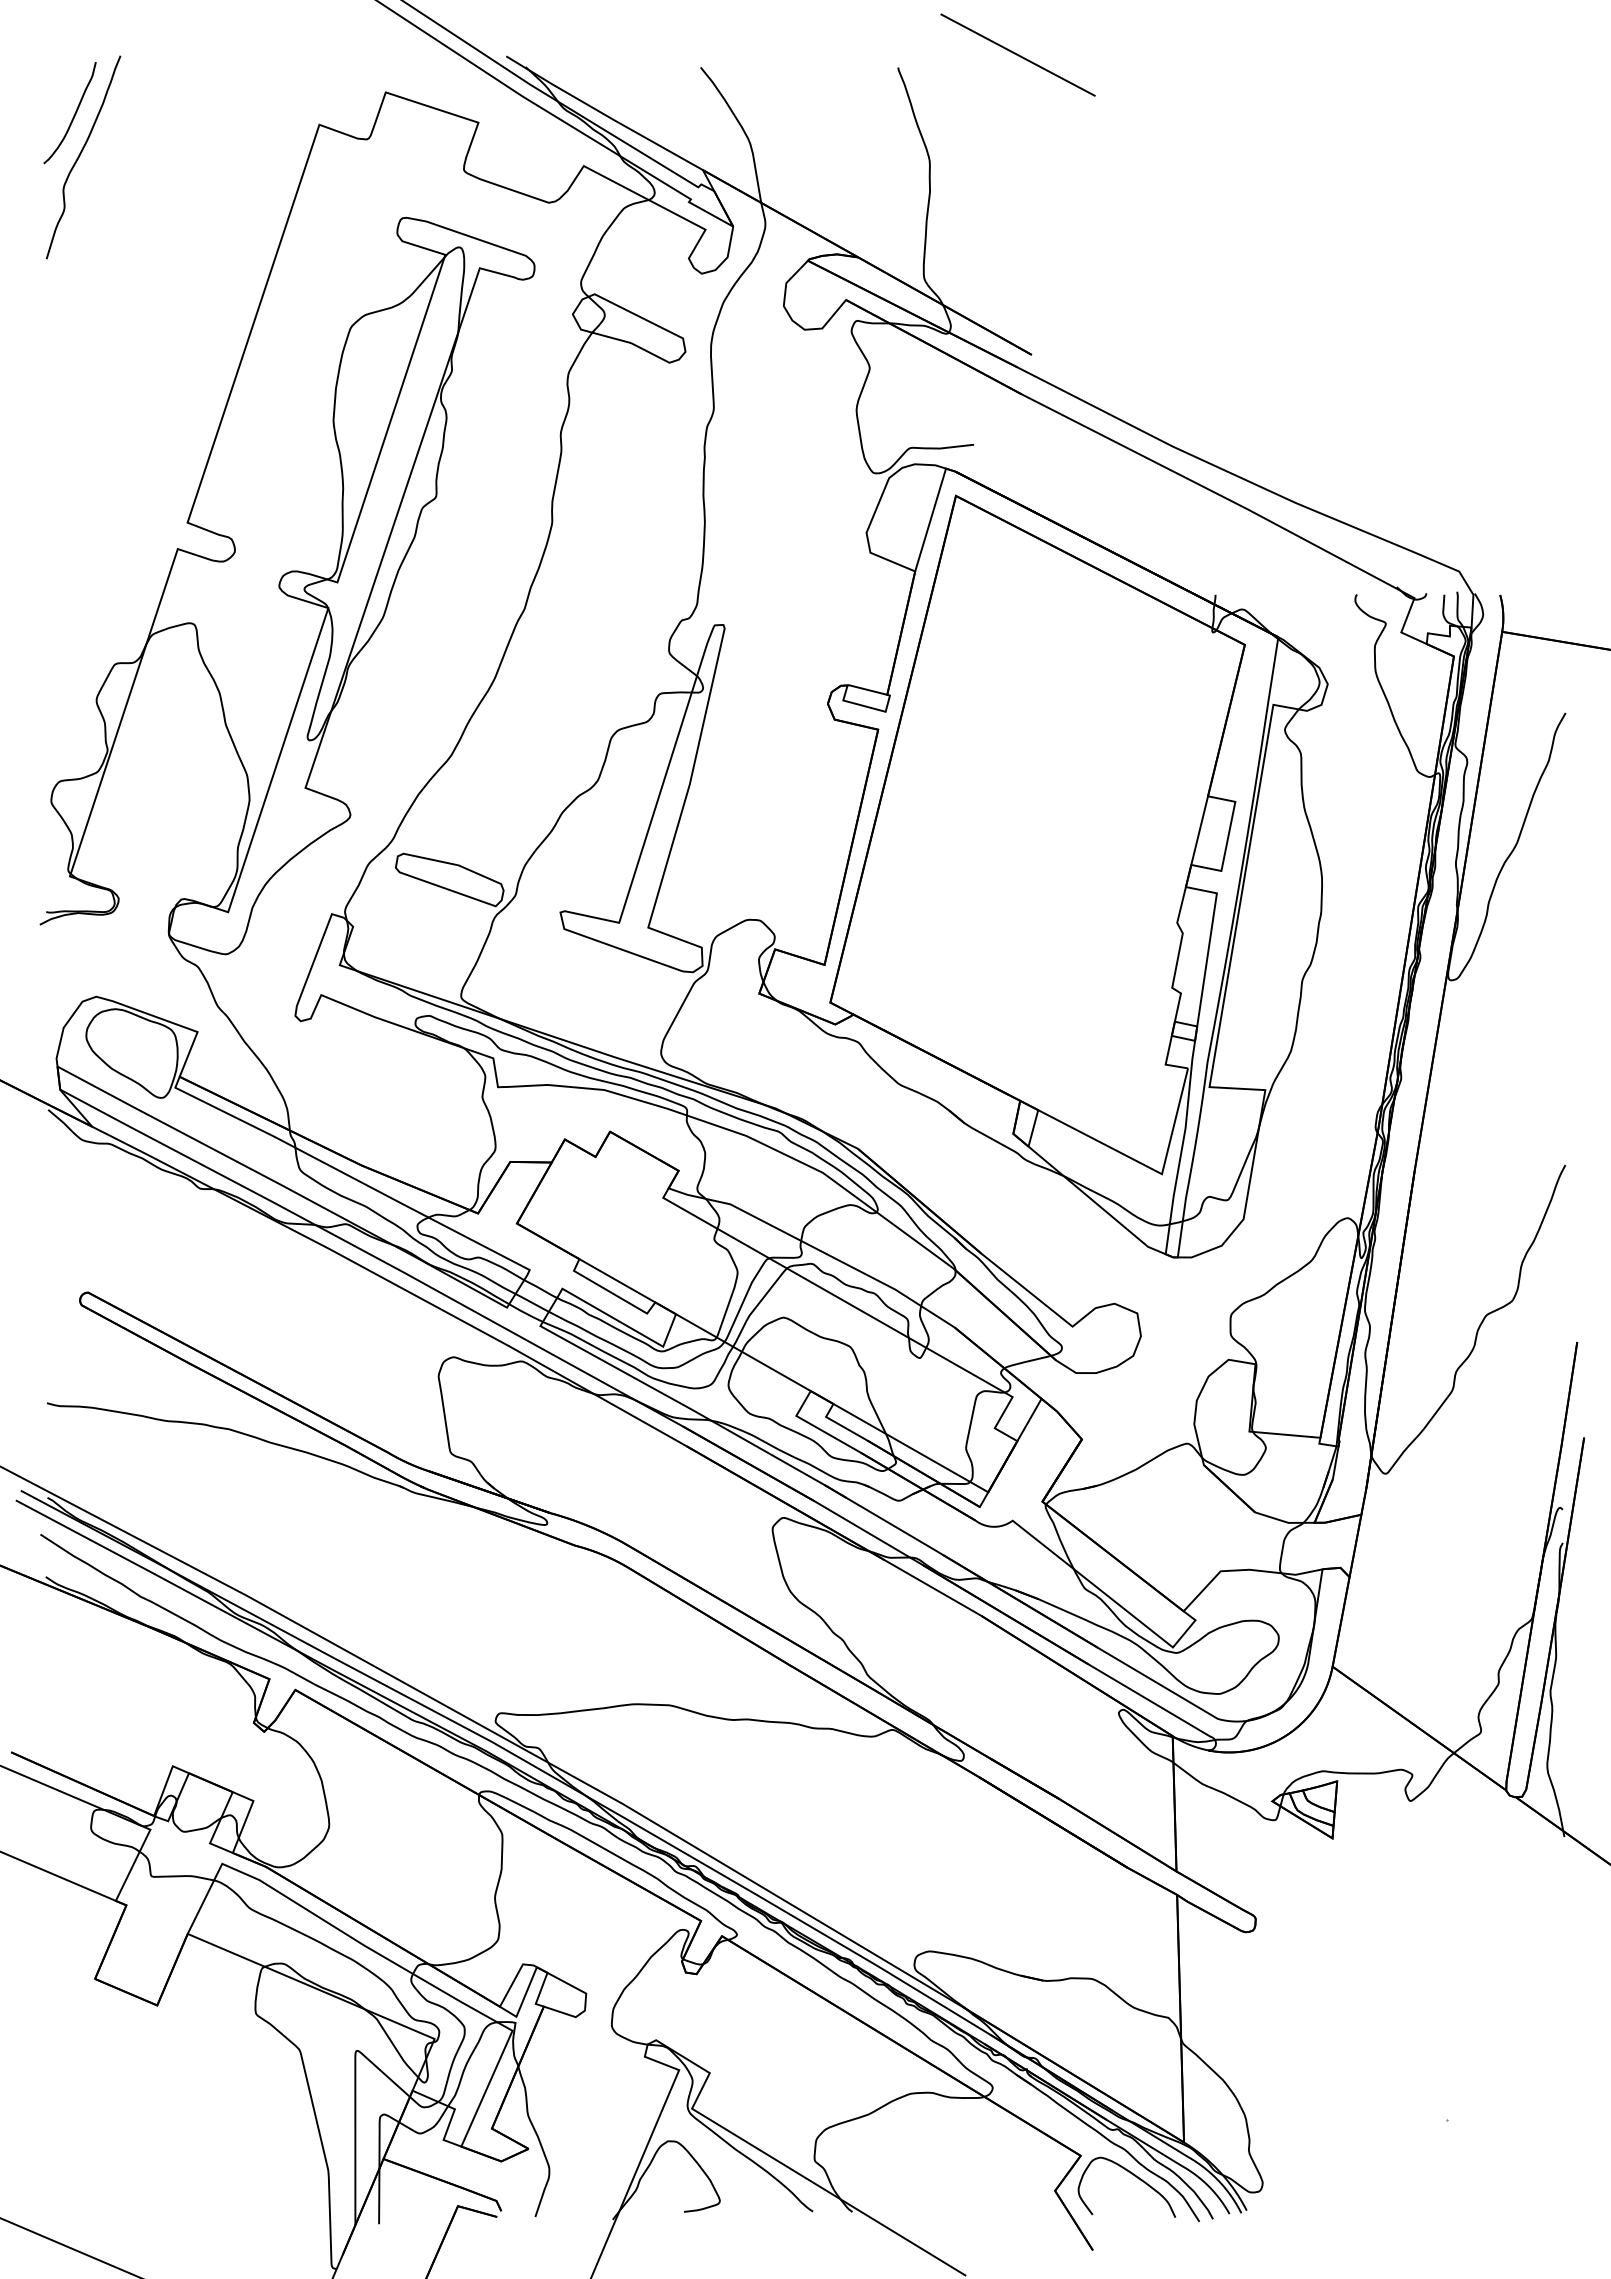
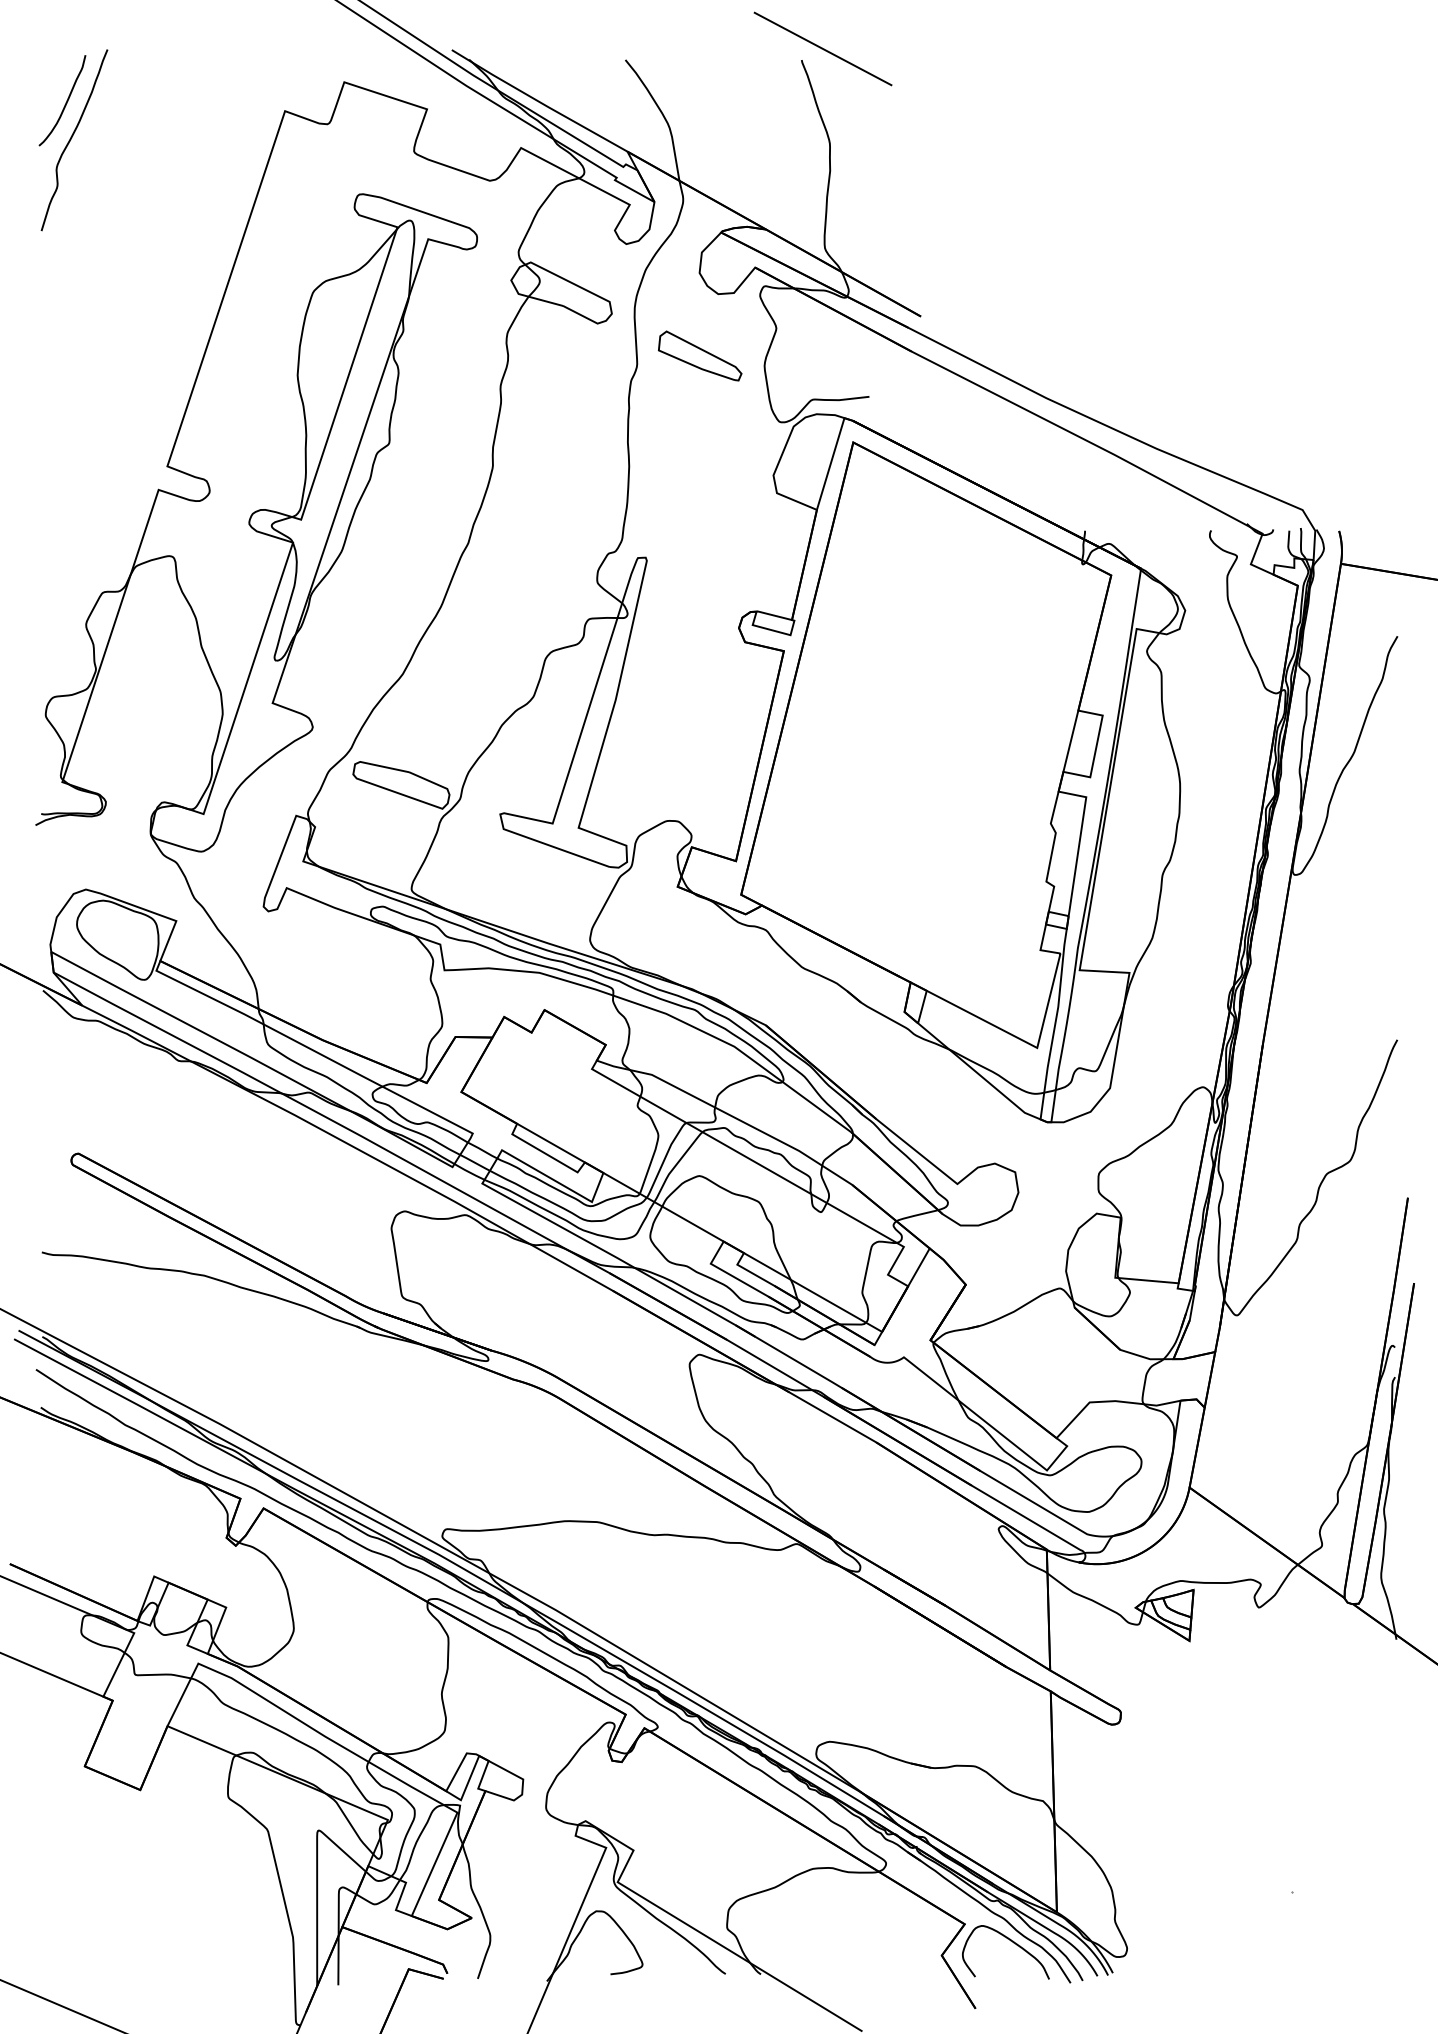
line: (1017, 54) -> (822, 48), moved
part: (784, 398) -> (700, 355), added

